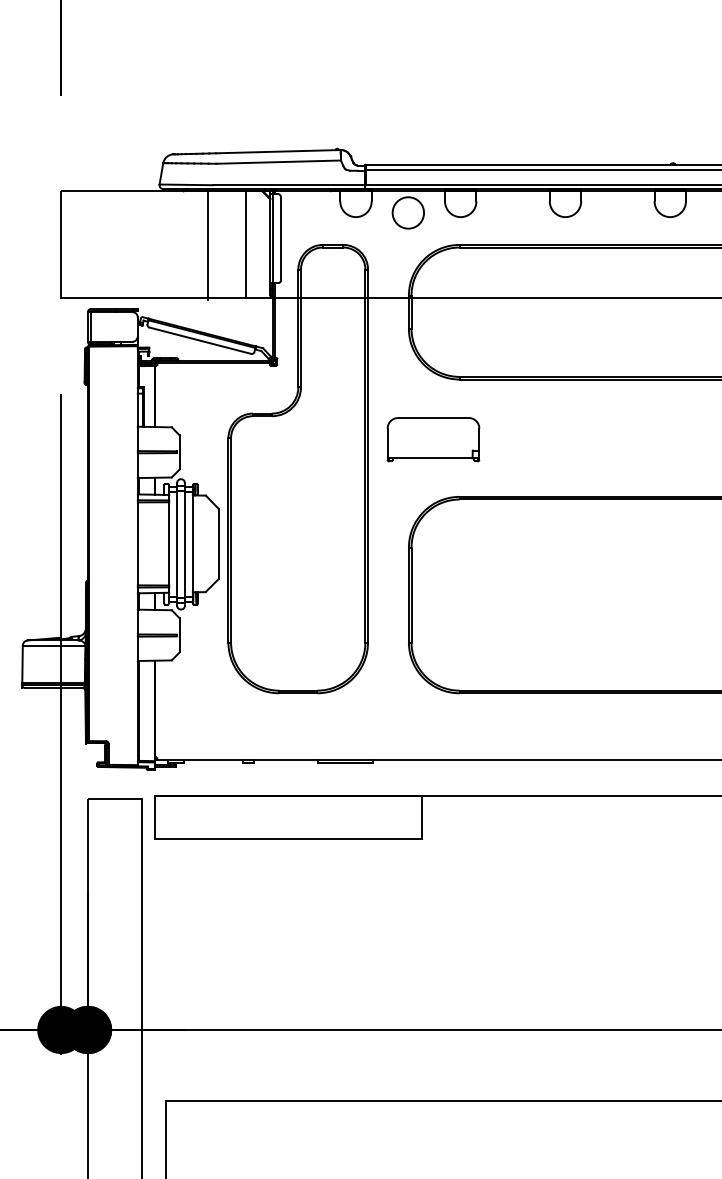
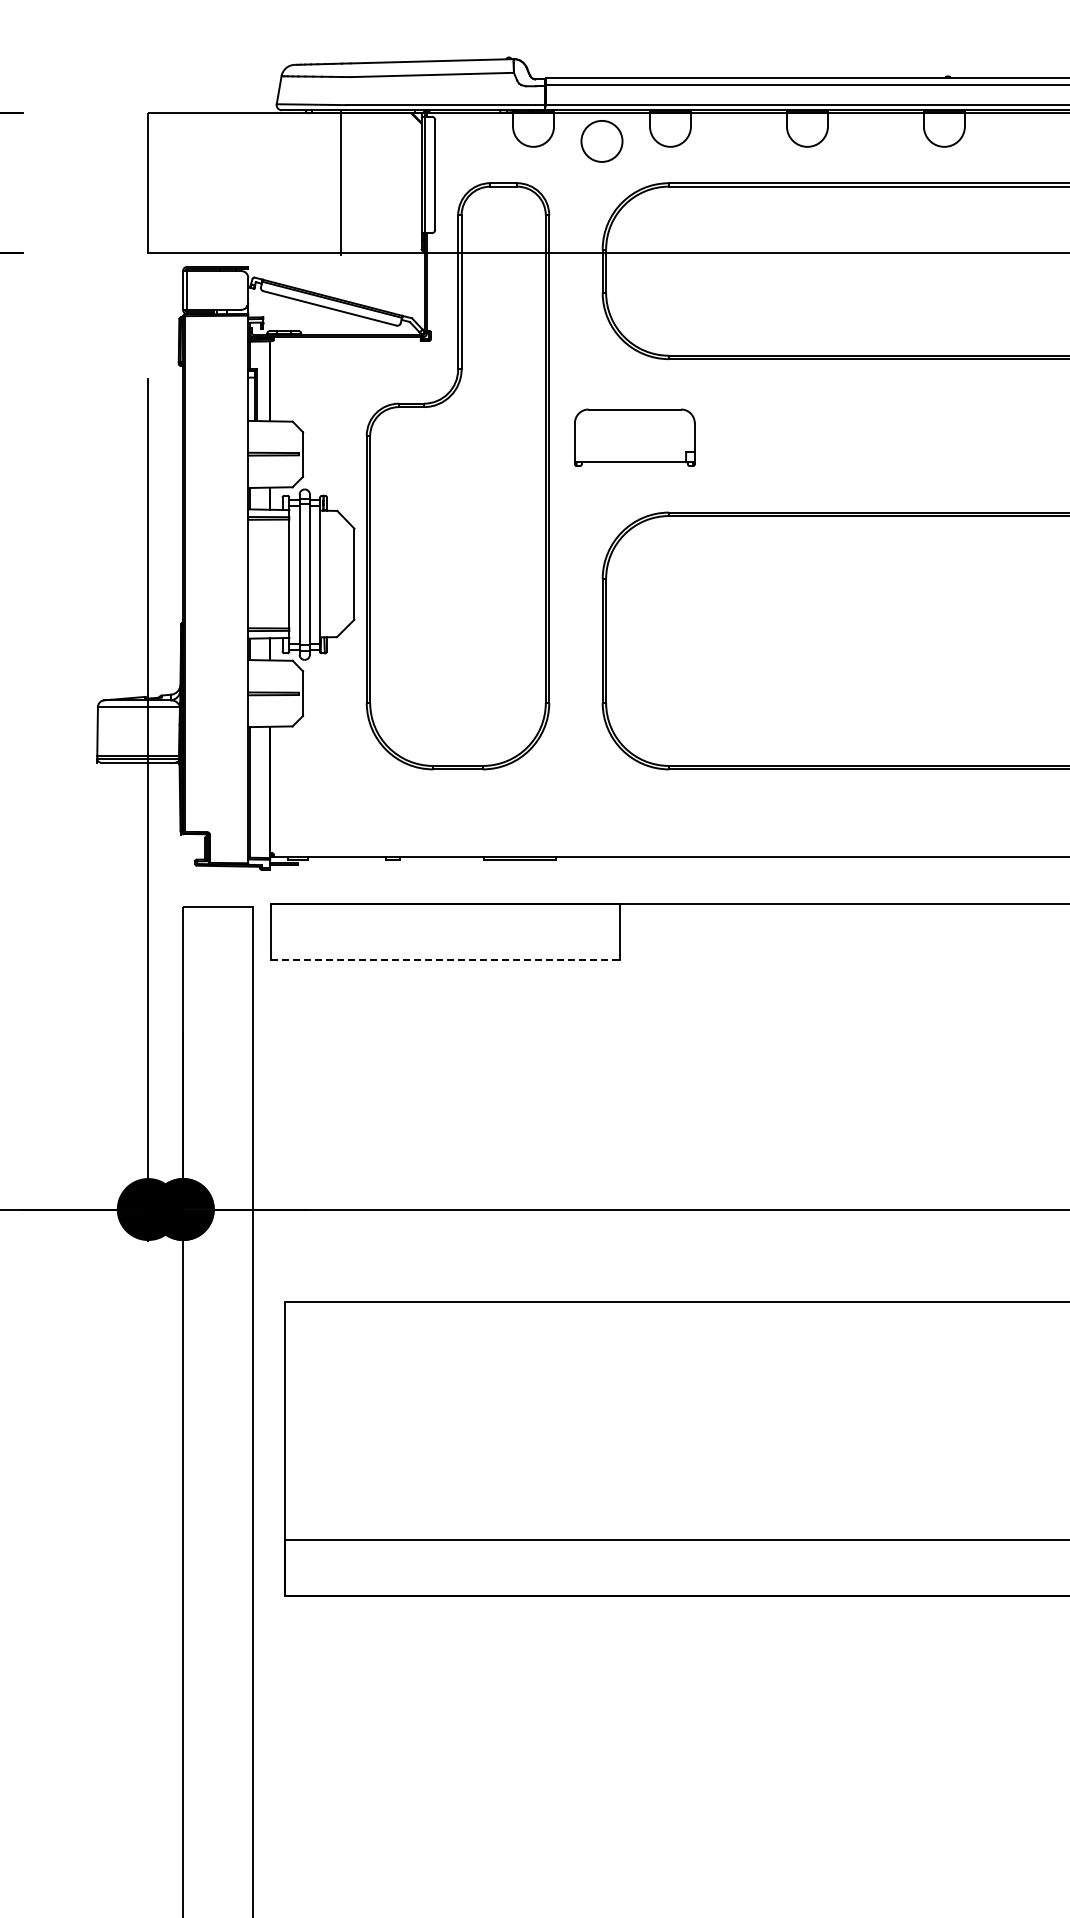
line: (245, 245) -> (389, 183), removed
line: (288, 838) -> (445, 959), solid -> dashed

